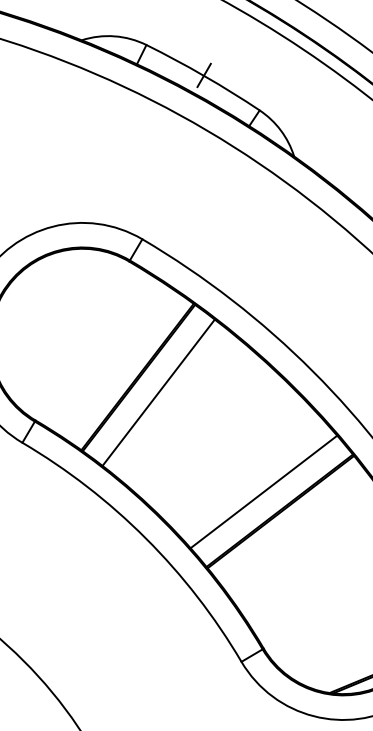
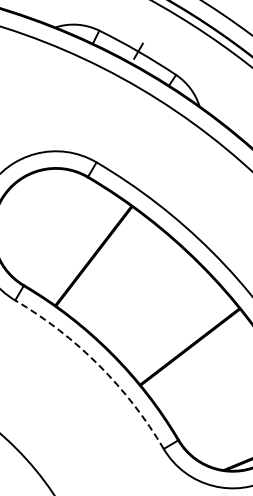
line: (158, 392) -> (107, 266), removed
line: (263, 491) -> (178, 333), removed
arc: (145, 538) -> (98, 365), solid -> dashed

